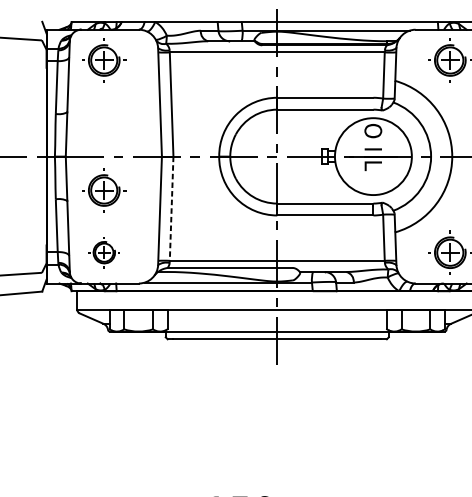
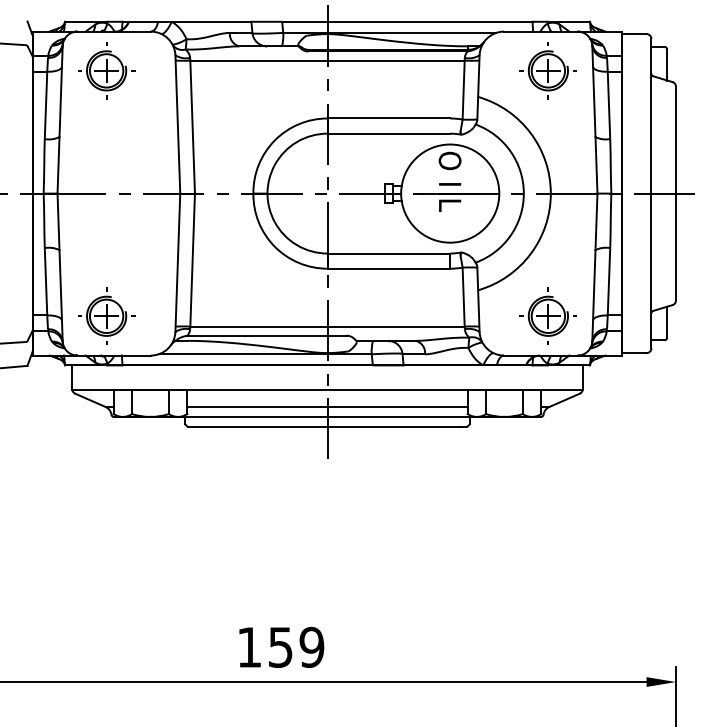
part: (104, 190) -> (106, 236), removed
line: (171, 209) -> (192, 260), dashed -> solid
part: (104, 252) -> (106, 315), size x1.43
line: (277, 324) -> (327, 407), added

